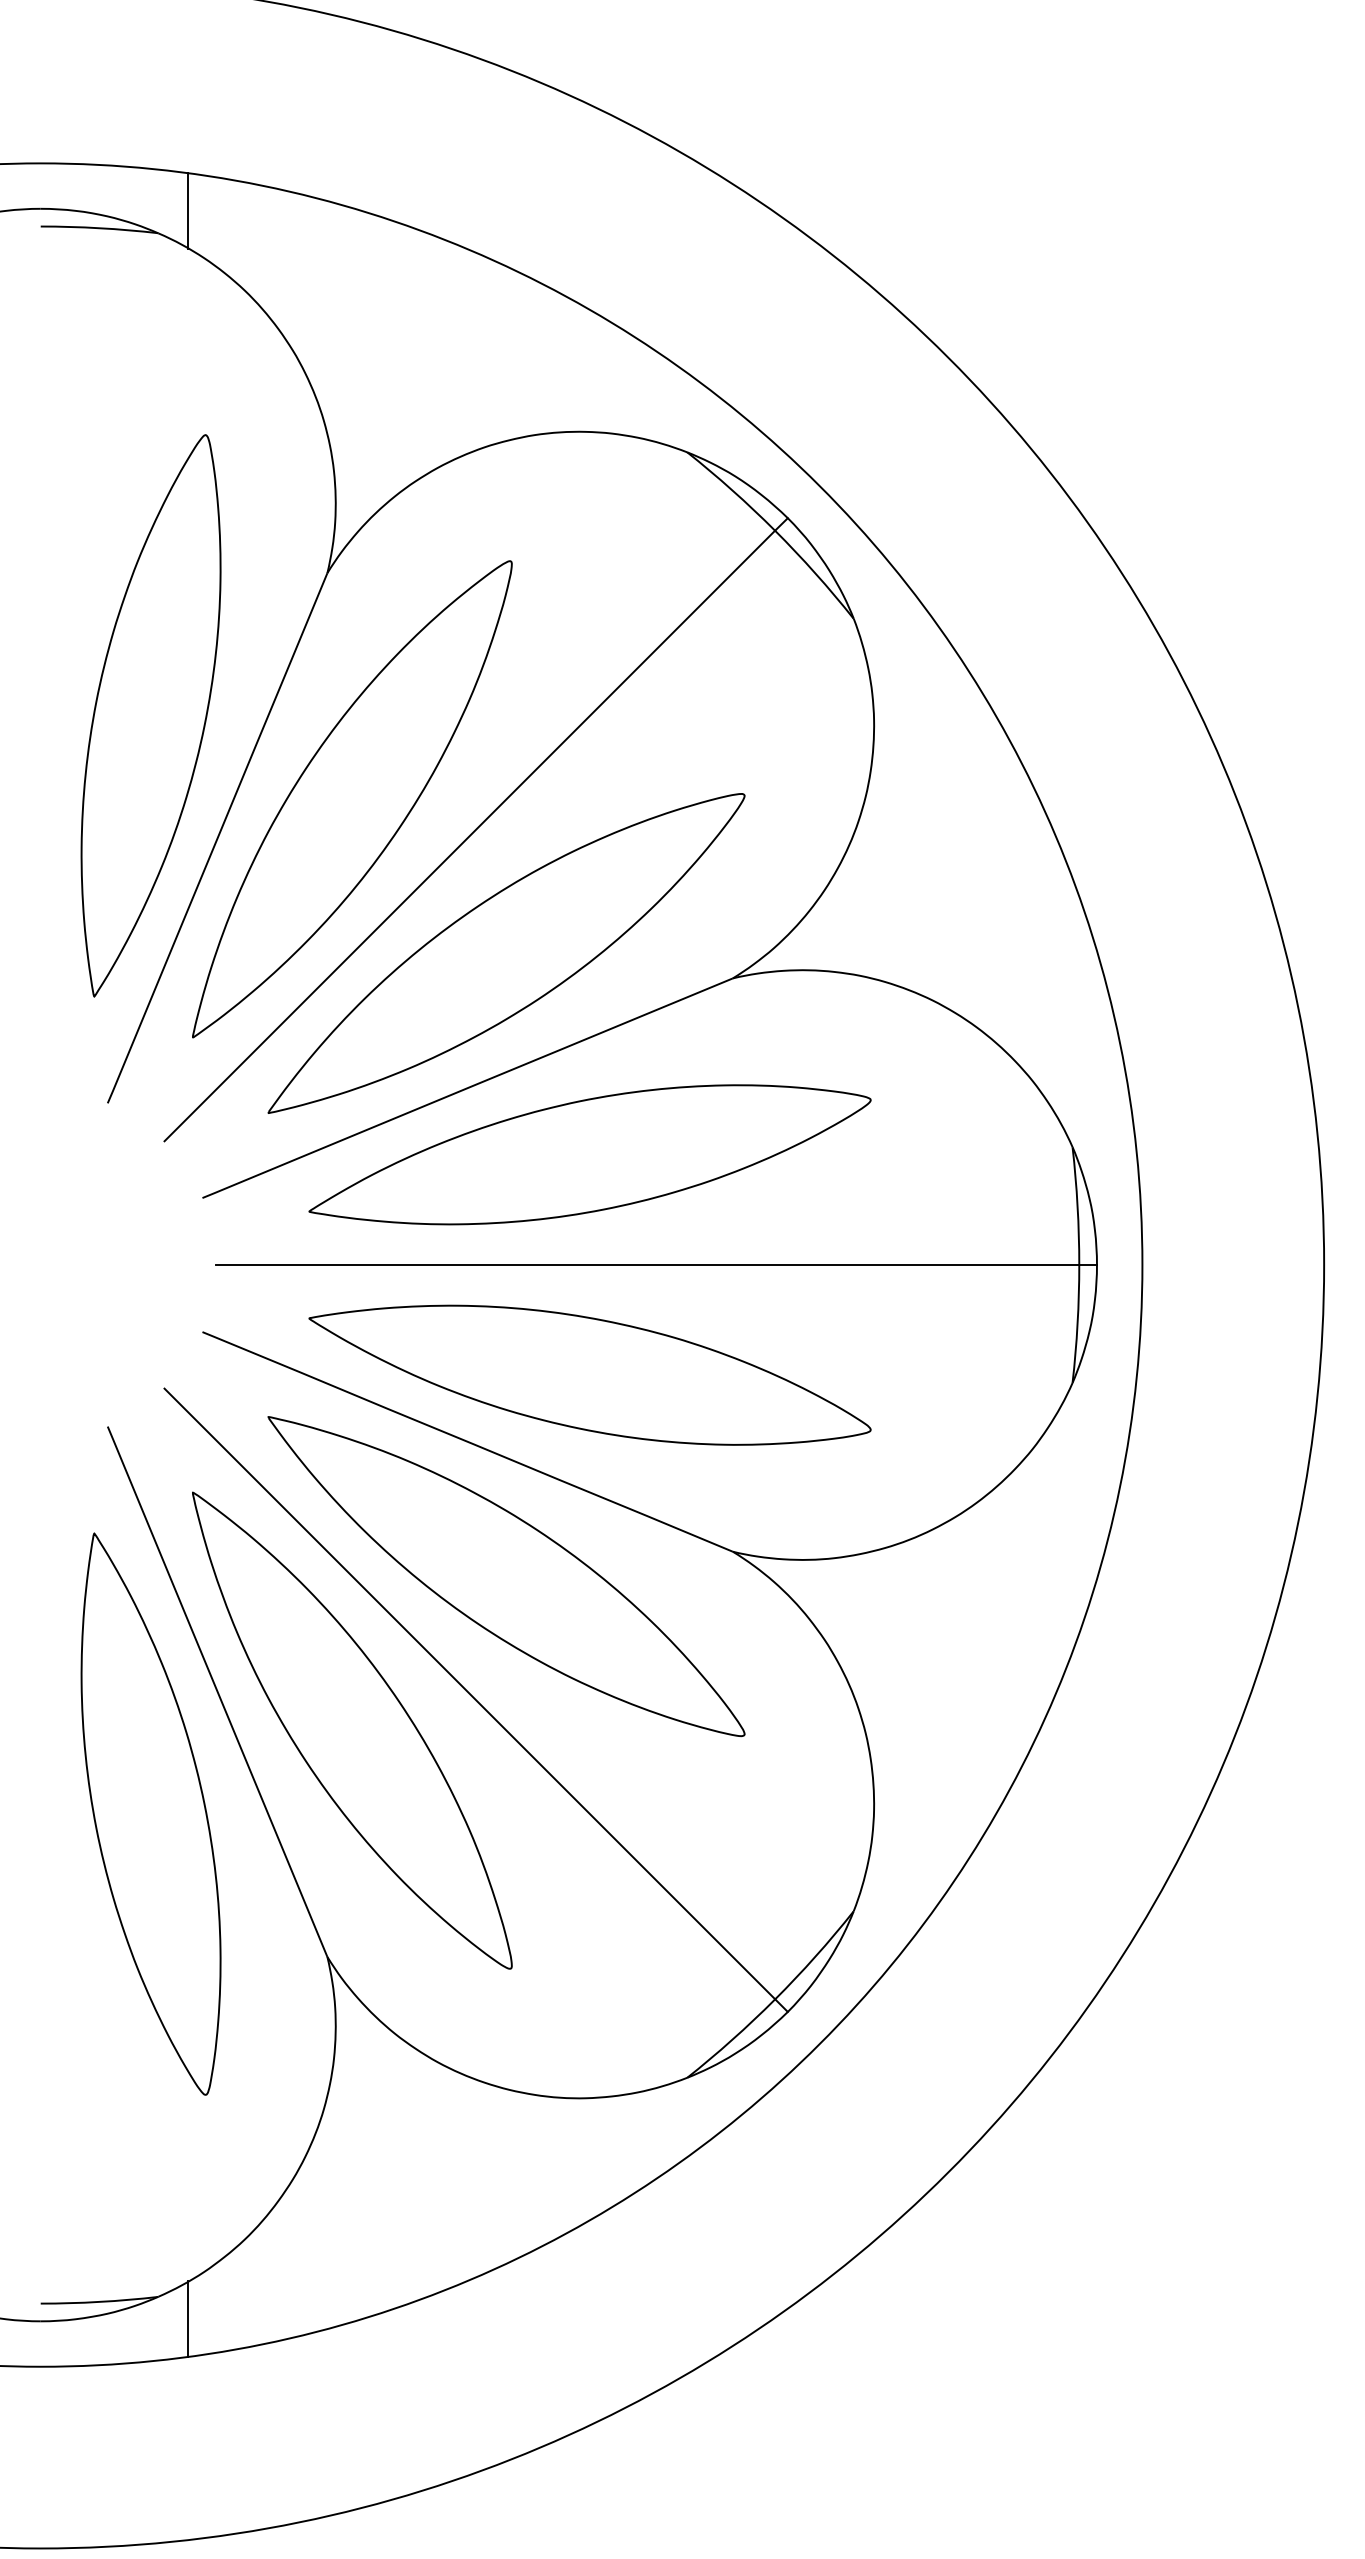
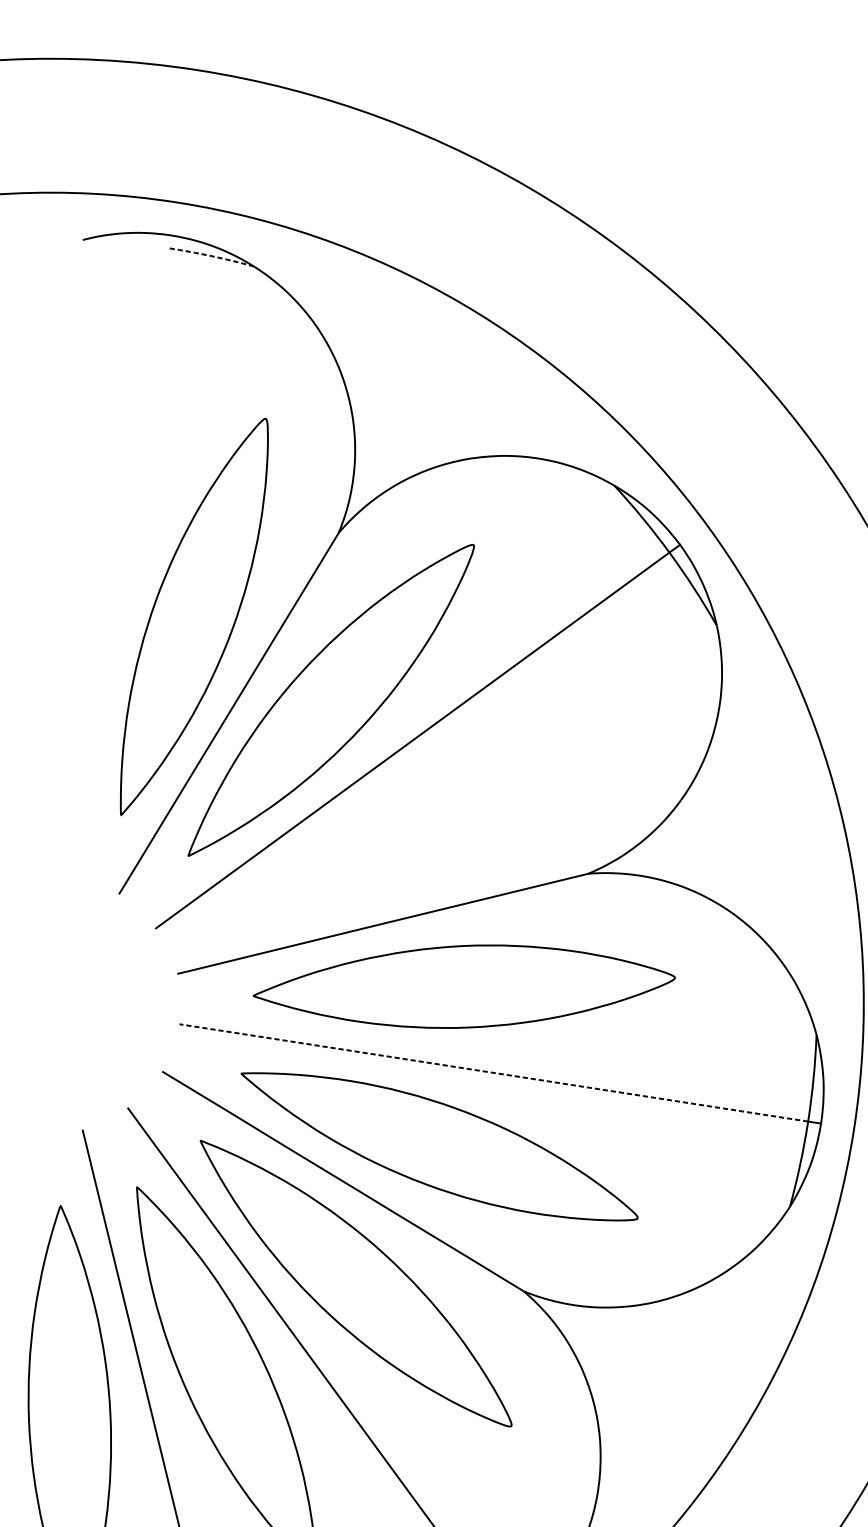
line: (188, 211) -> (278, 254), removed
arc: (99, 228) -> (211, 256), solid -> dashed
part: (506, 953) -> (426, 830), removed
line: (647, 1265) -> (493, 1073), solid -> dashed

